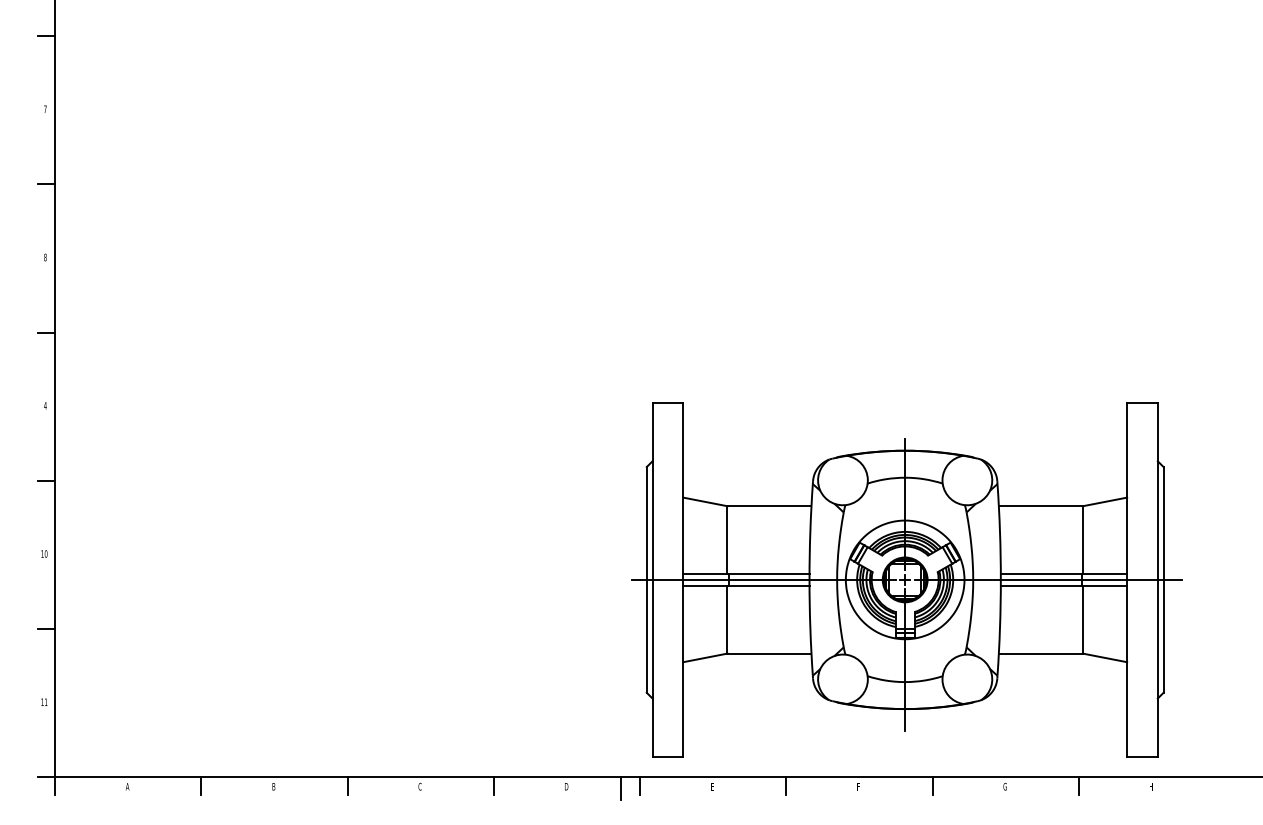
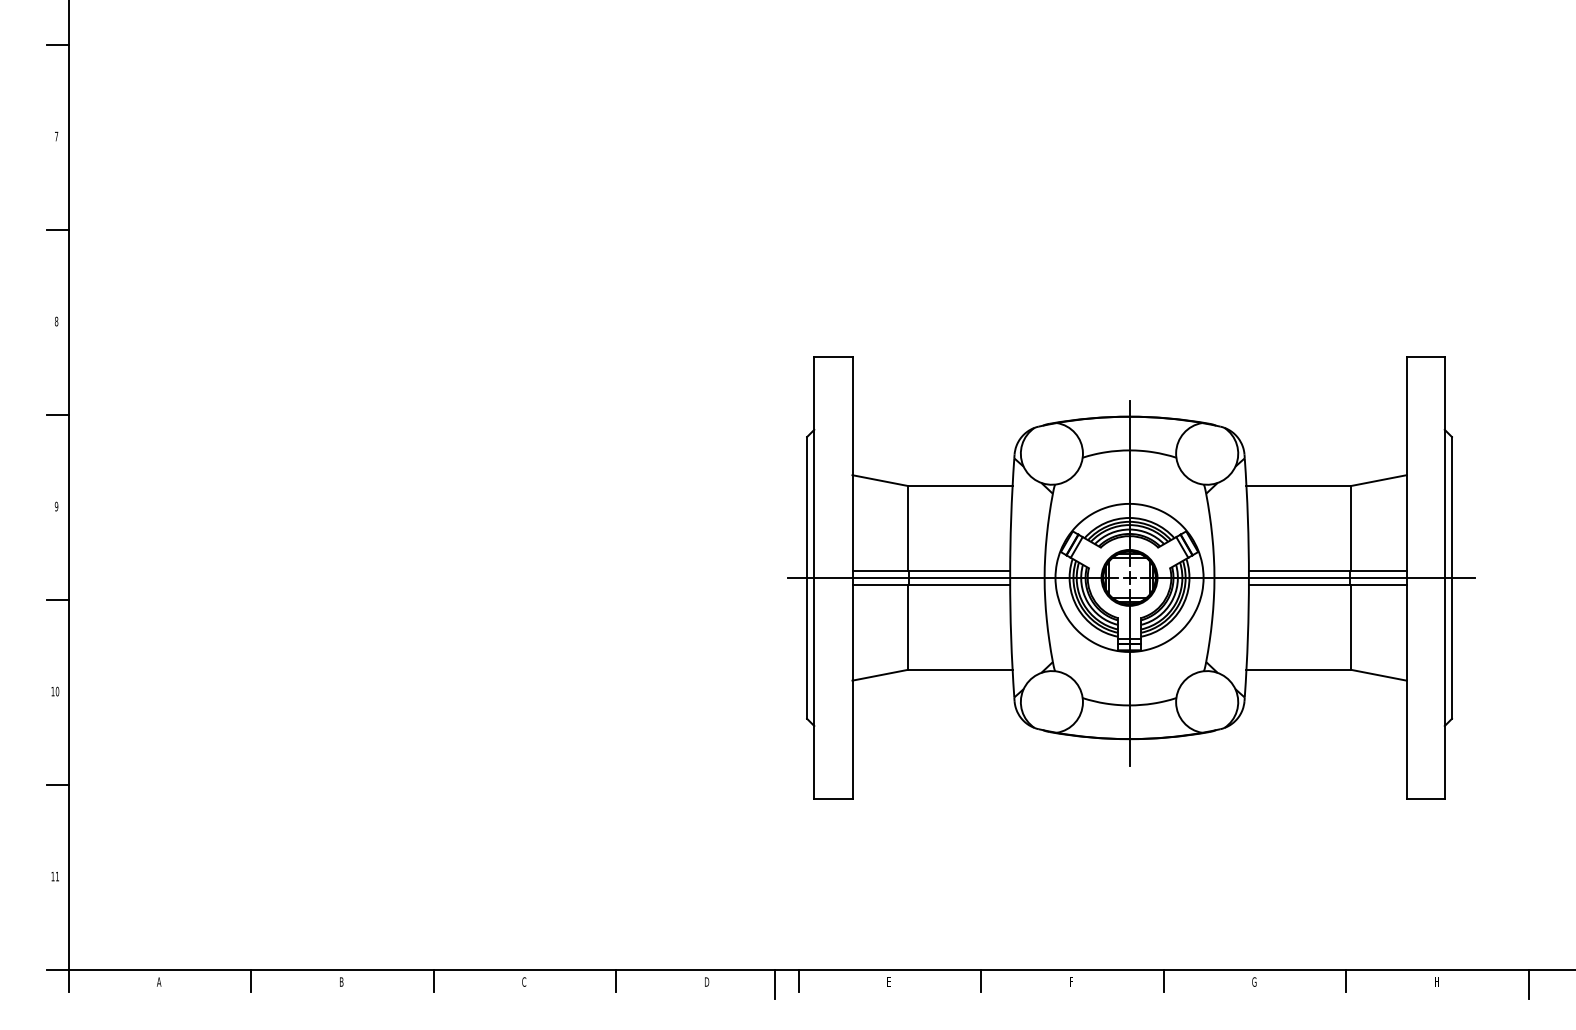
text: (45, 405) -> (56, 506), 4 -> 9
part: (906, 579) -> (1131, 577), moved
line: (1224, 788) -> (1528, 984), added

